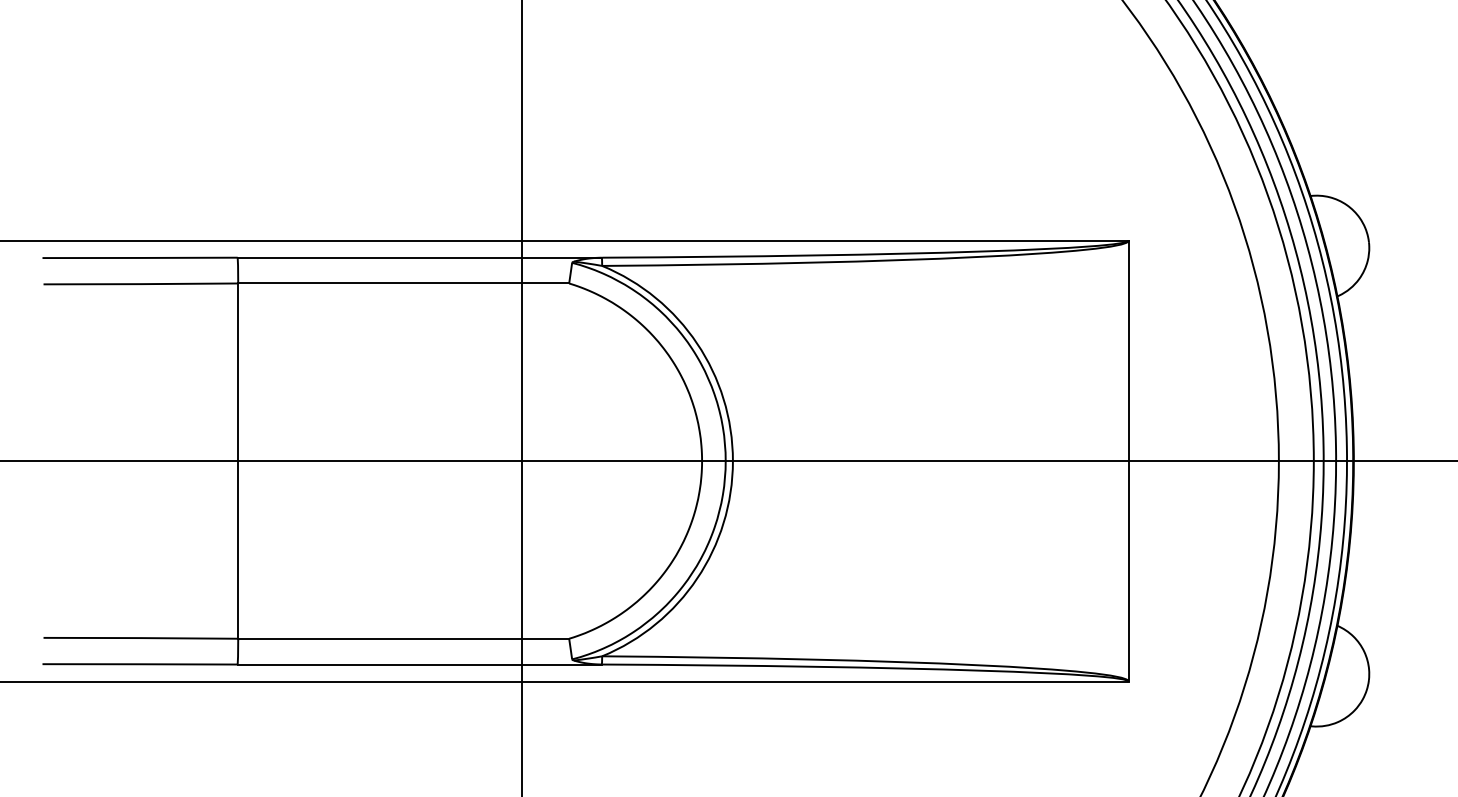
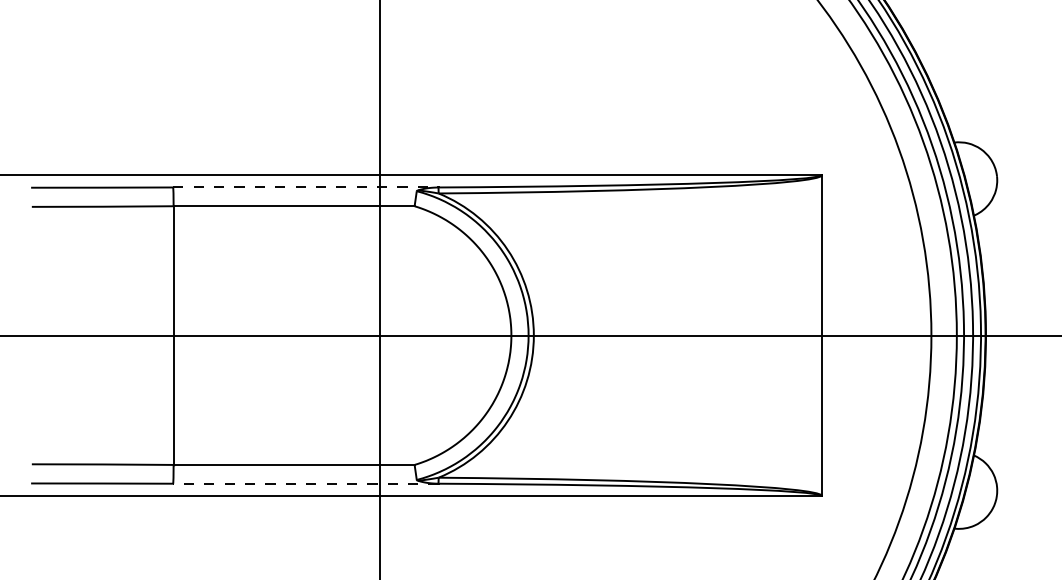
line: (419, 257) -> (305, 187), solid -> dashed
line: (419, 664) -> (305, 483), solid -> dashed

